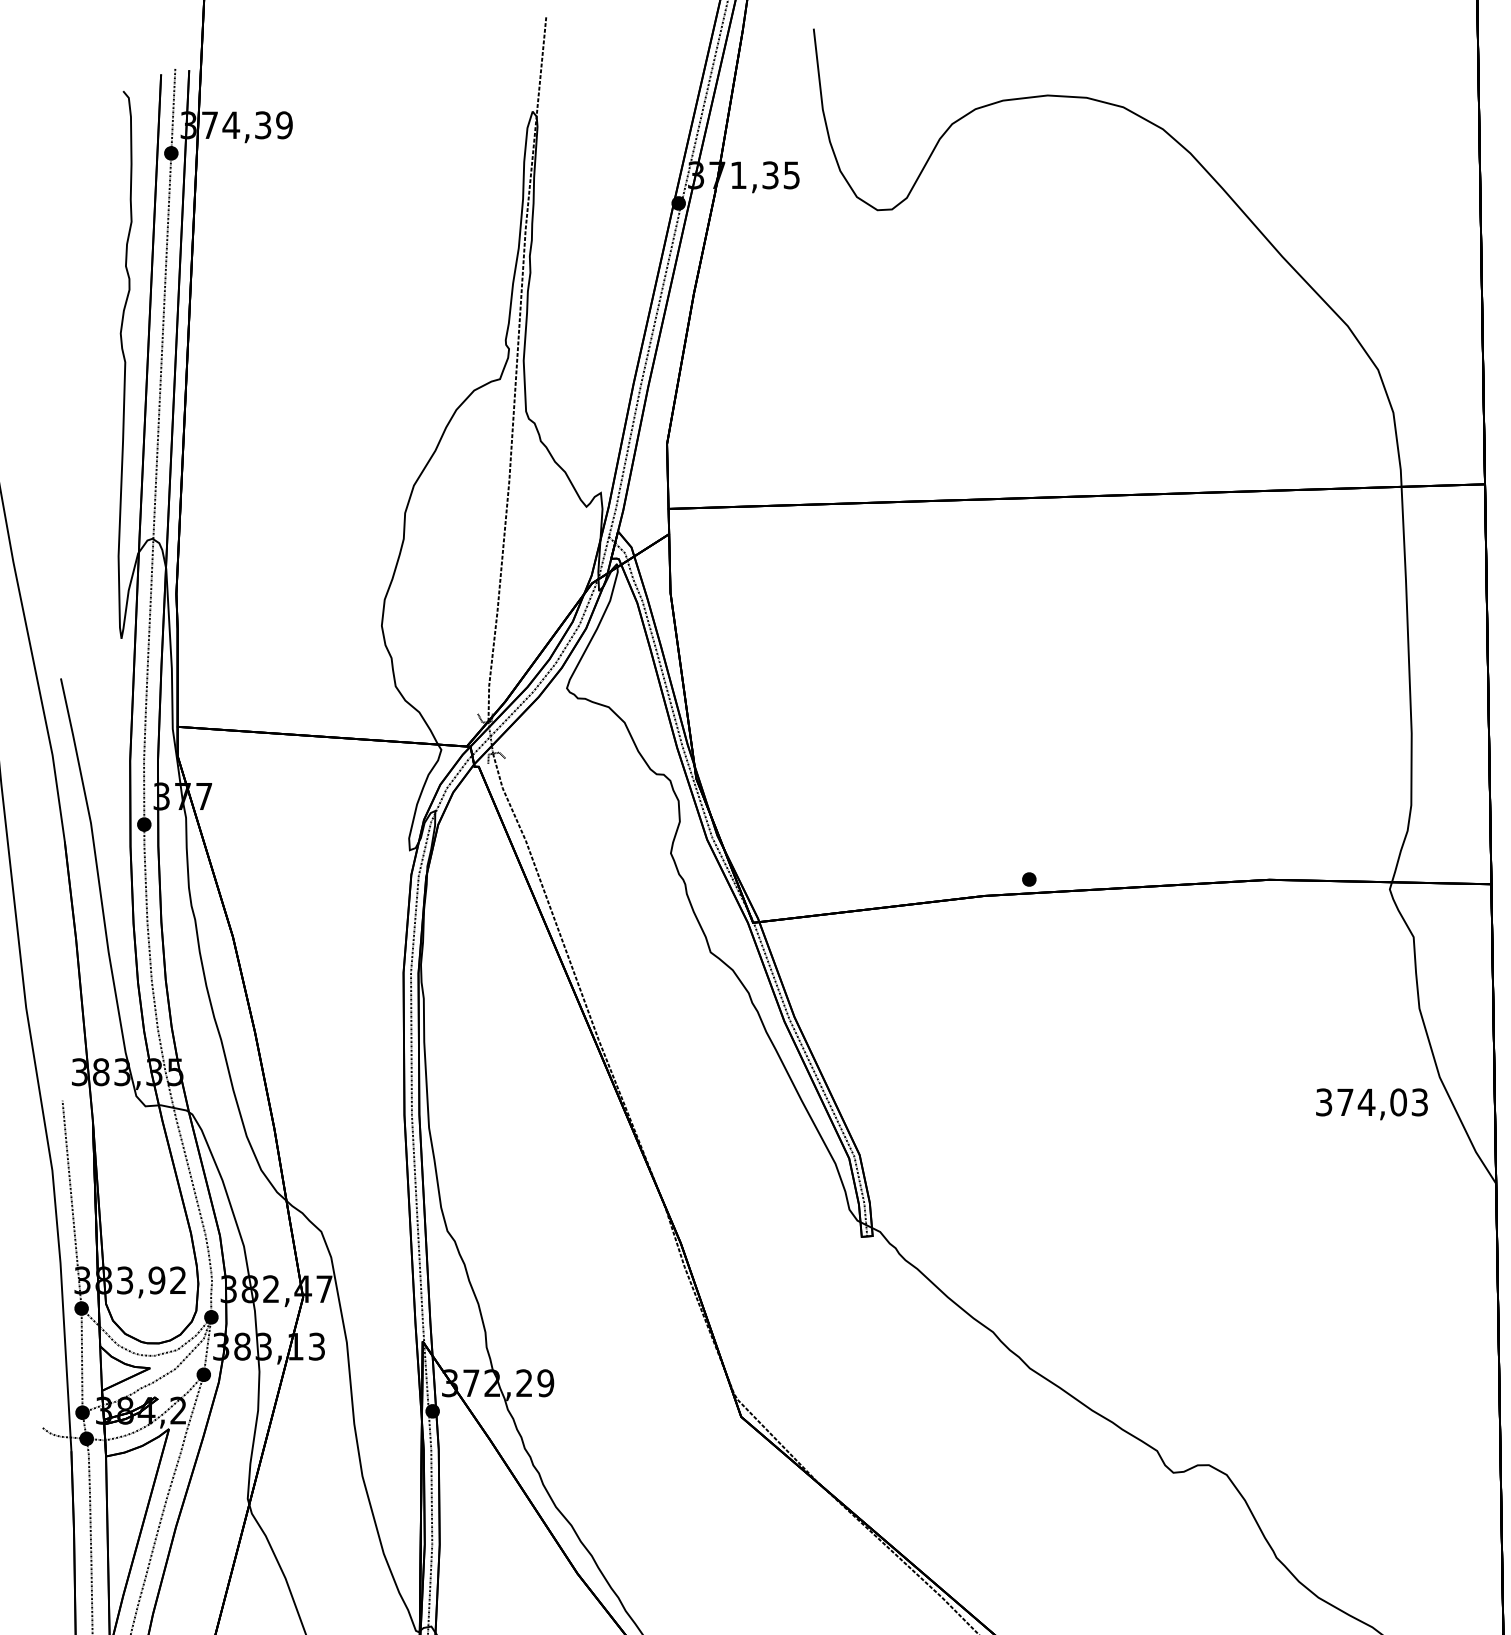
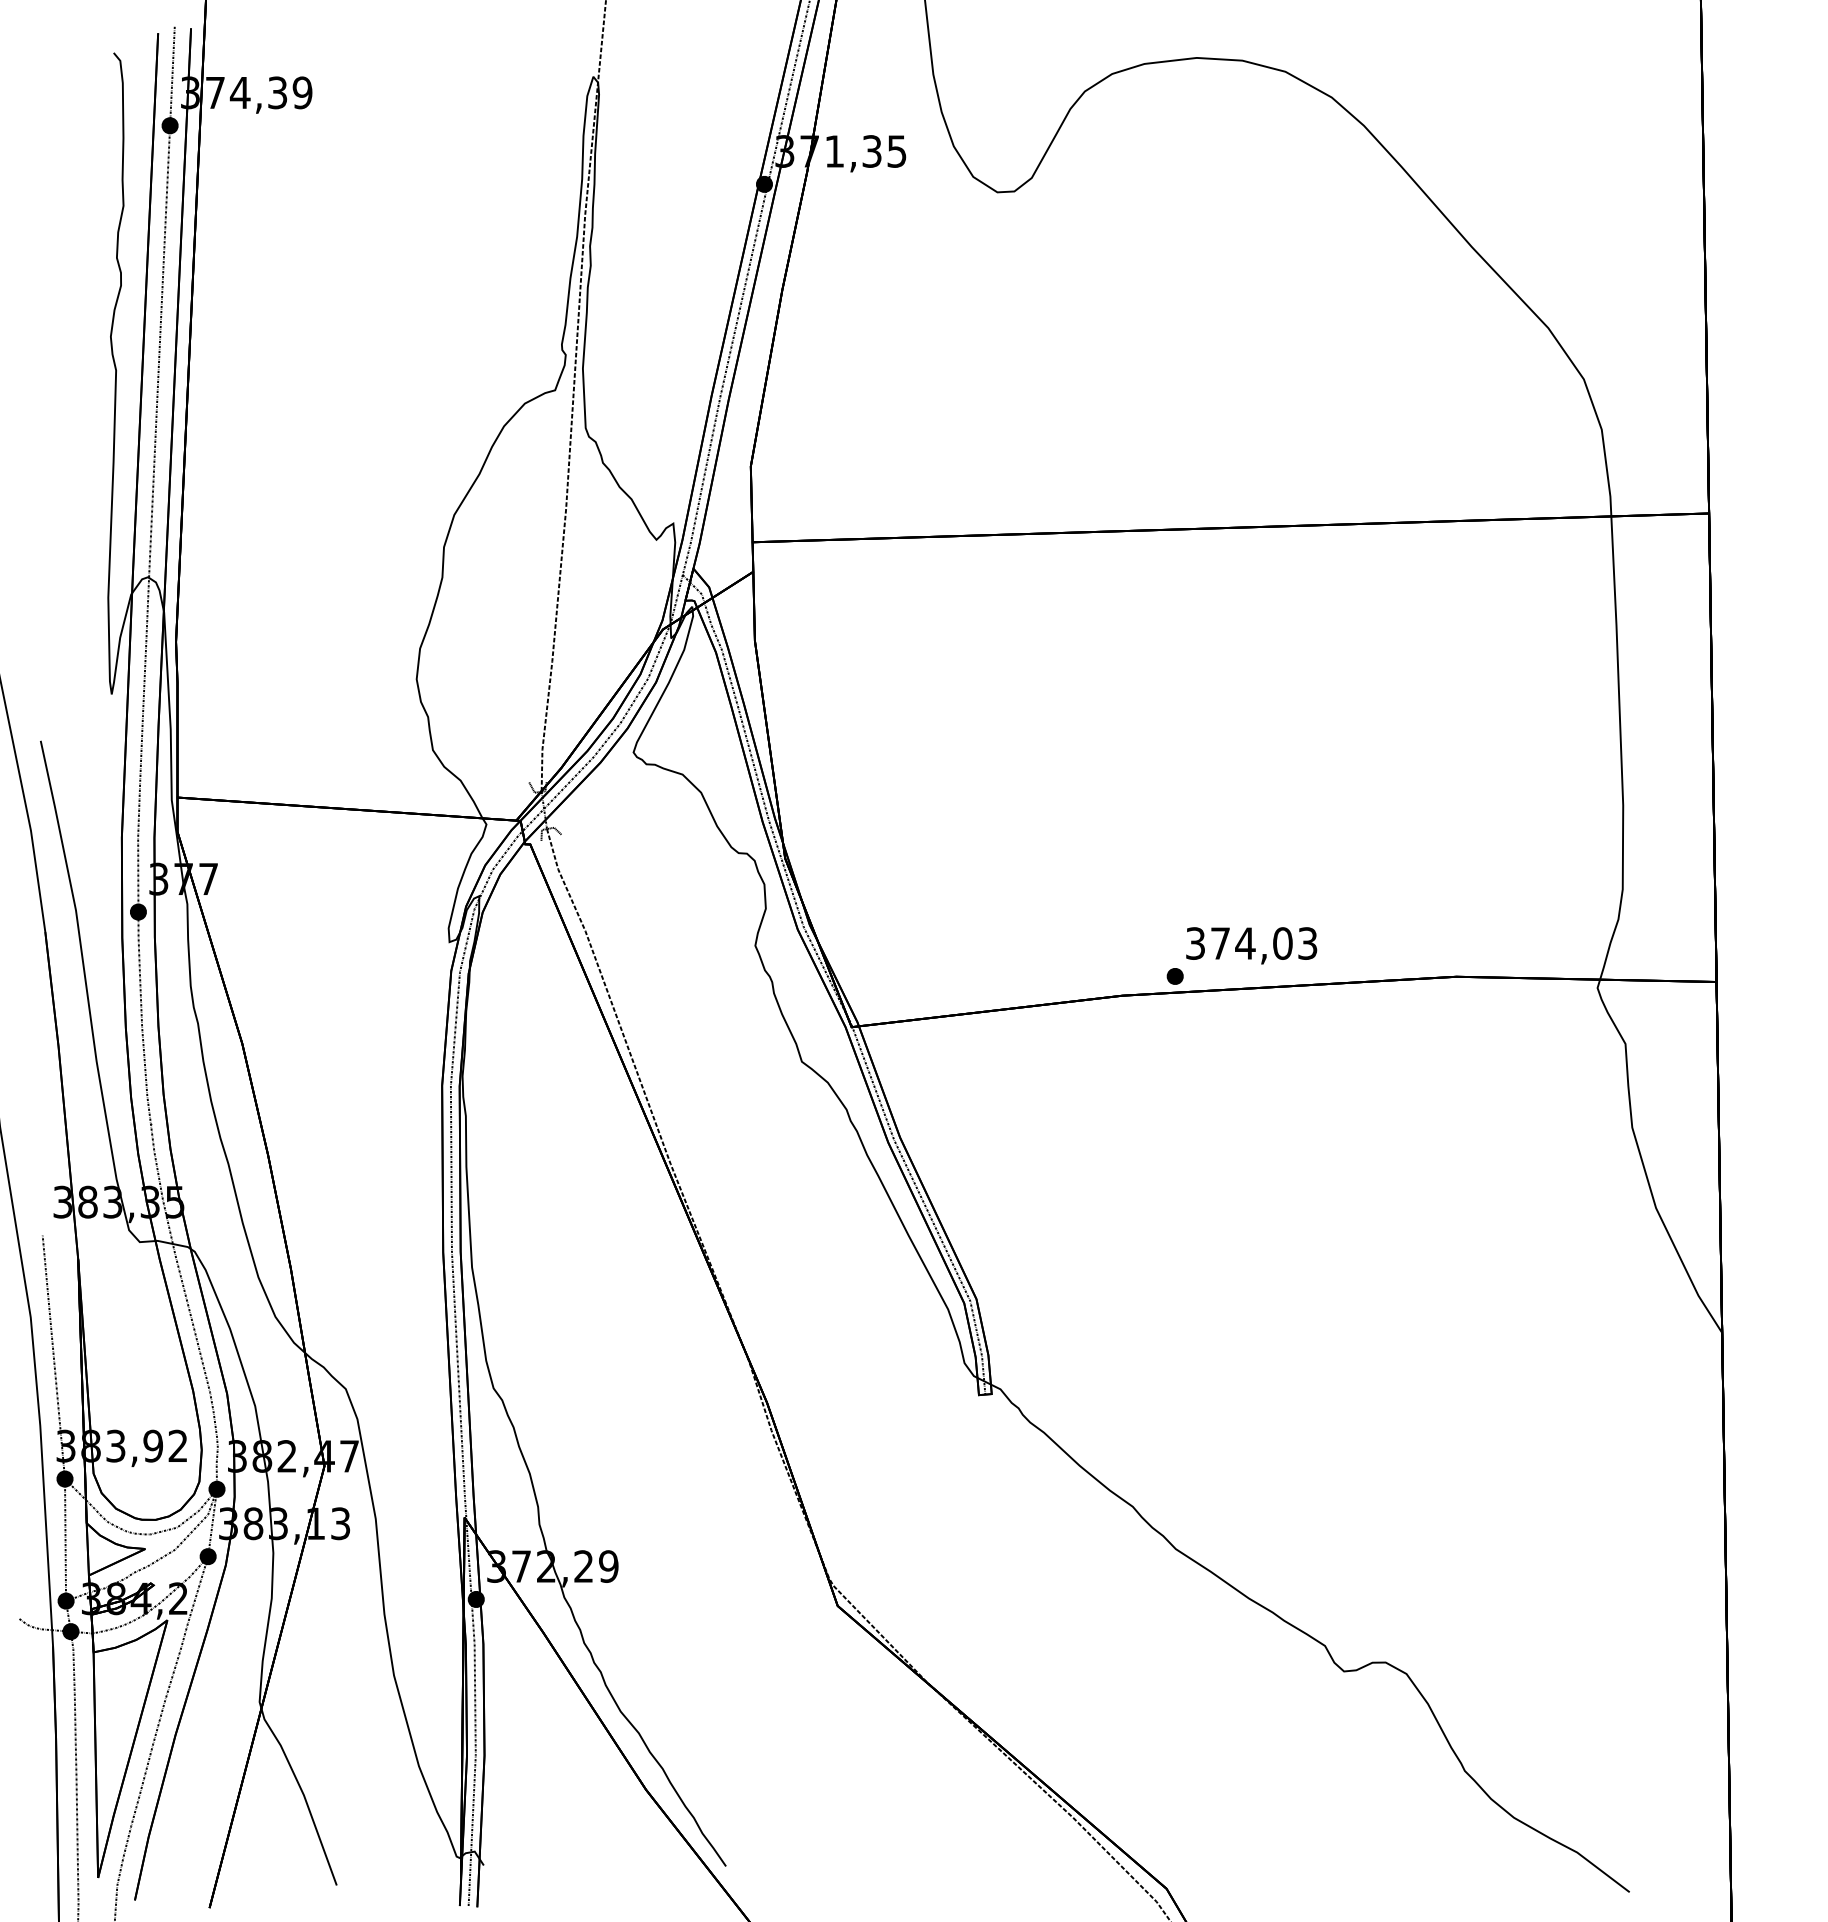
text: (1371, 1104) -> (1251, 945), moved

